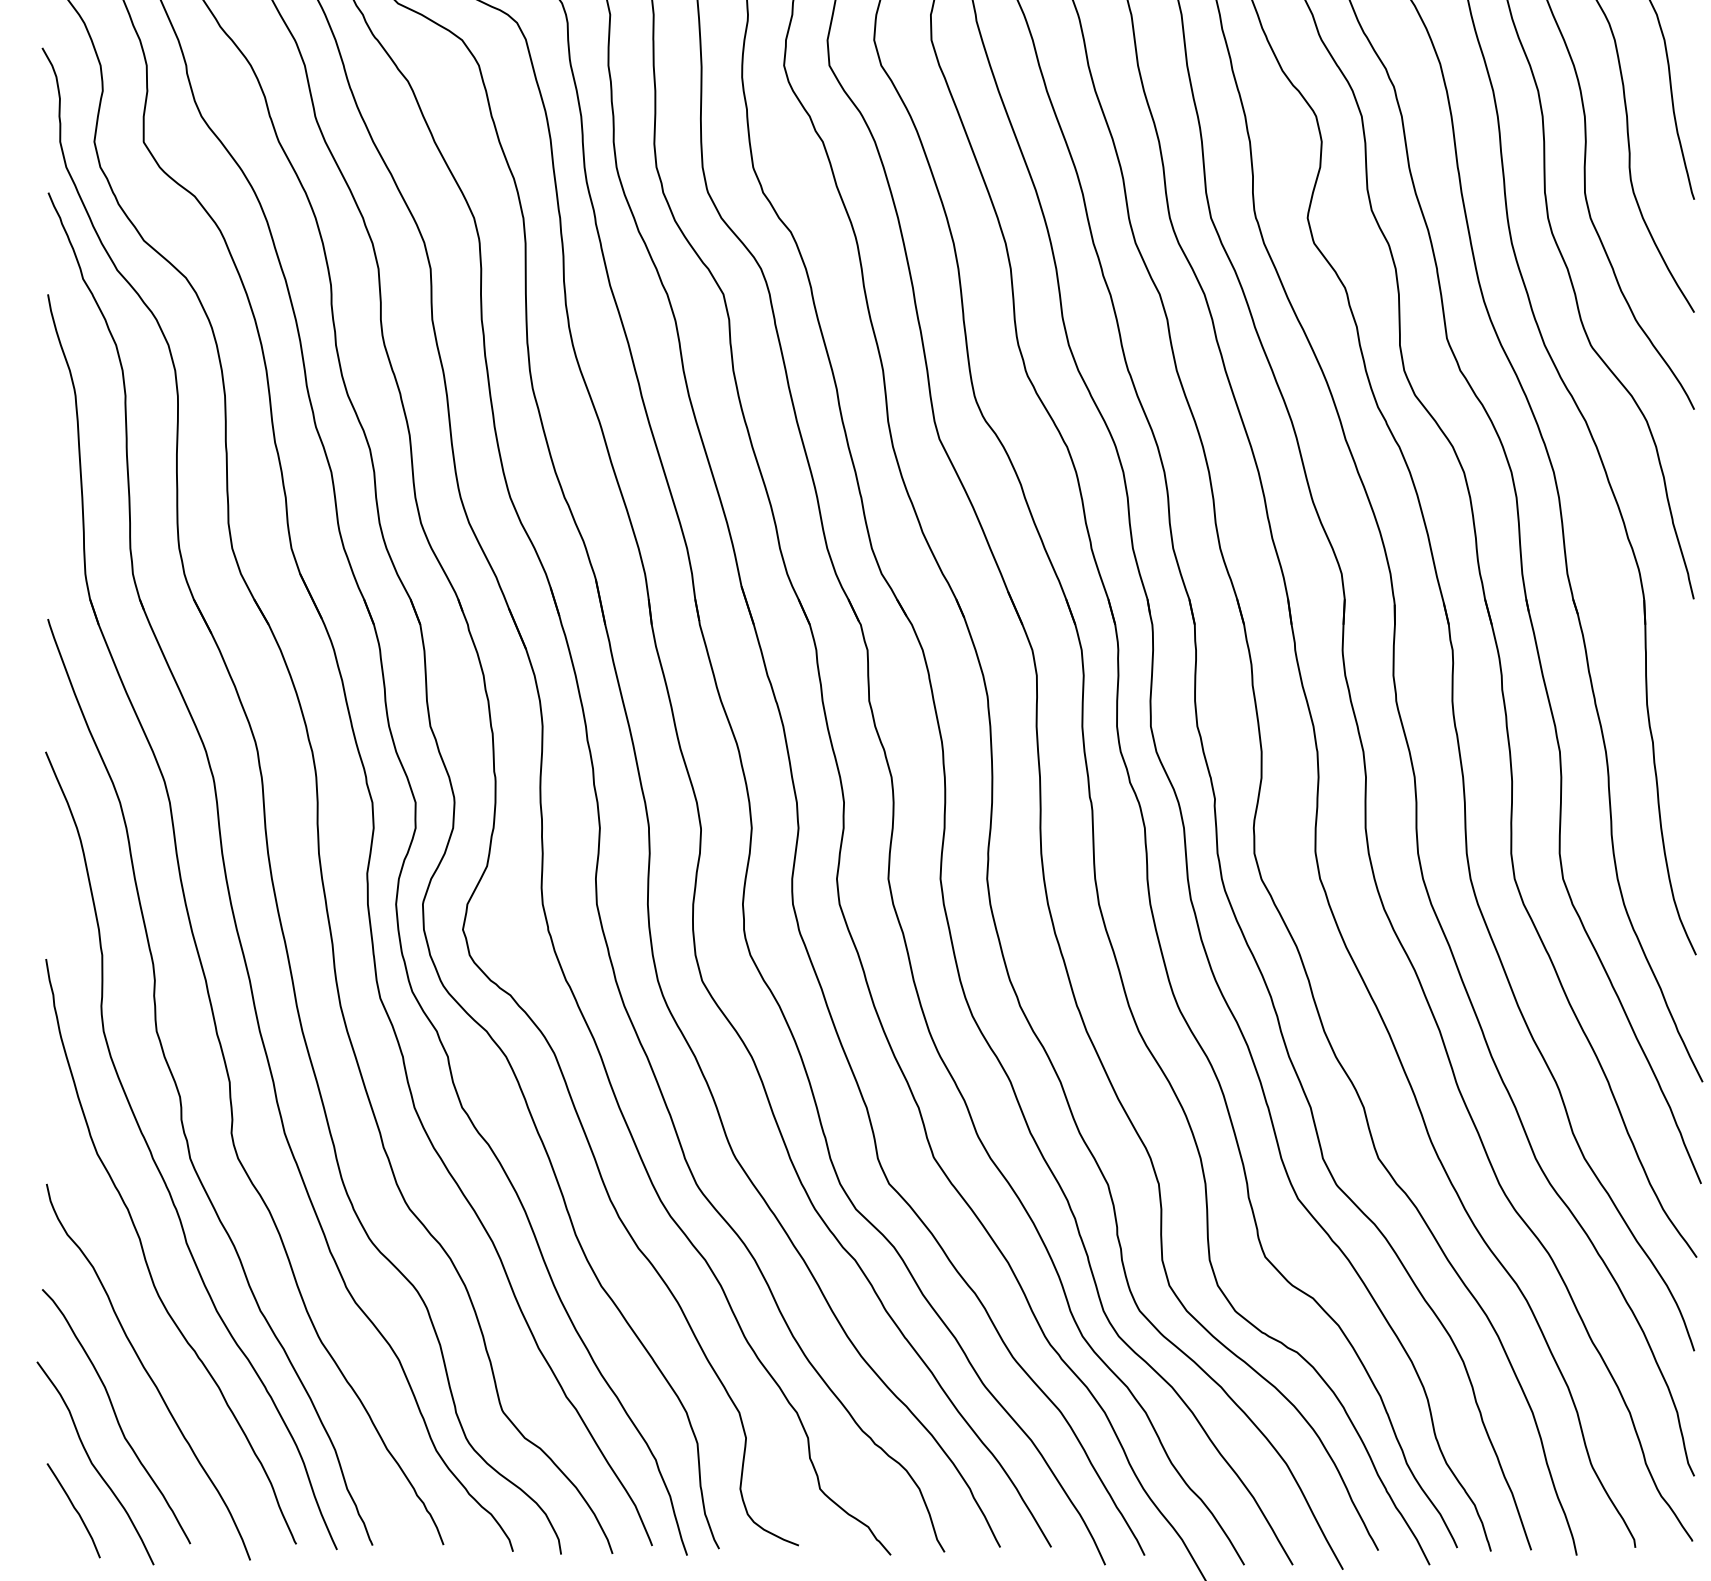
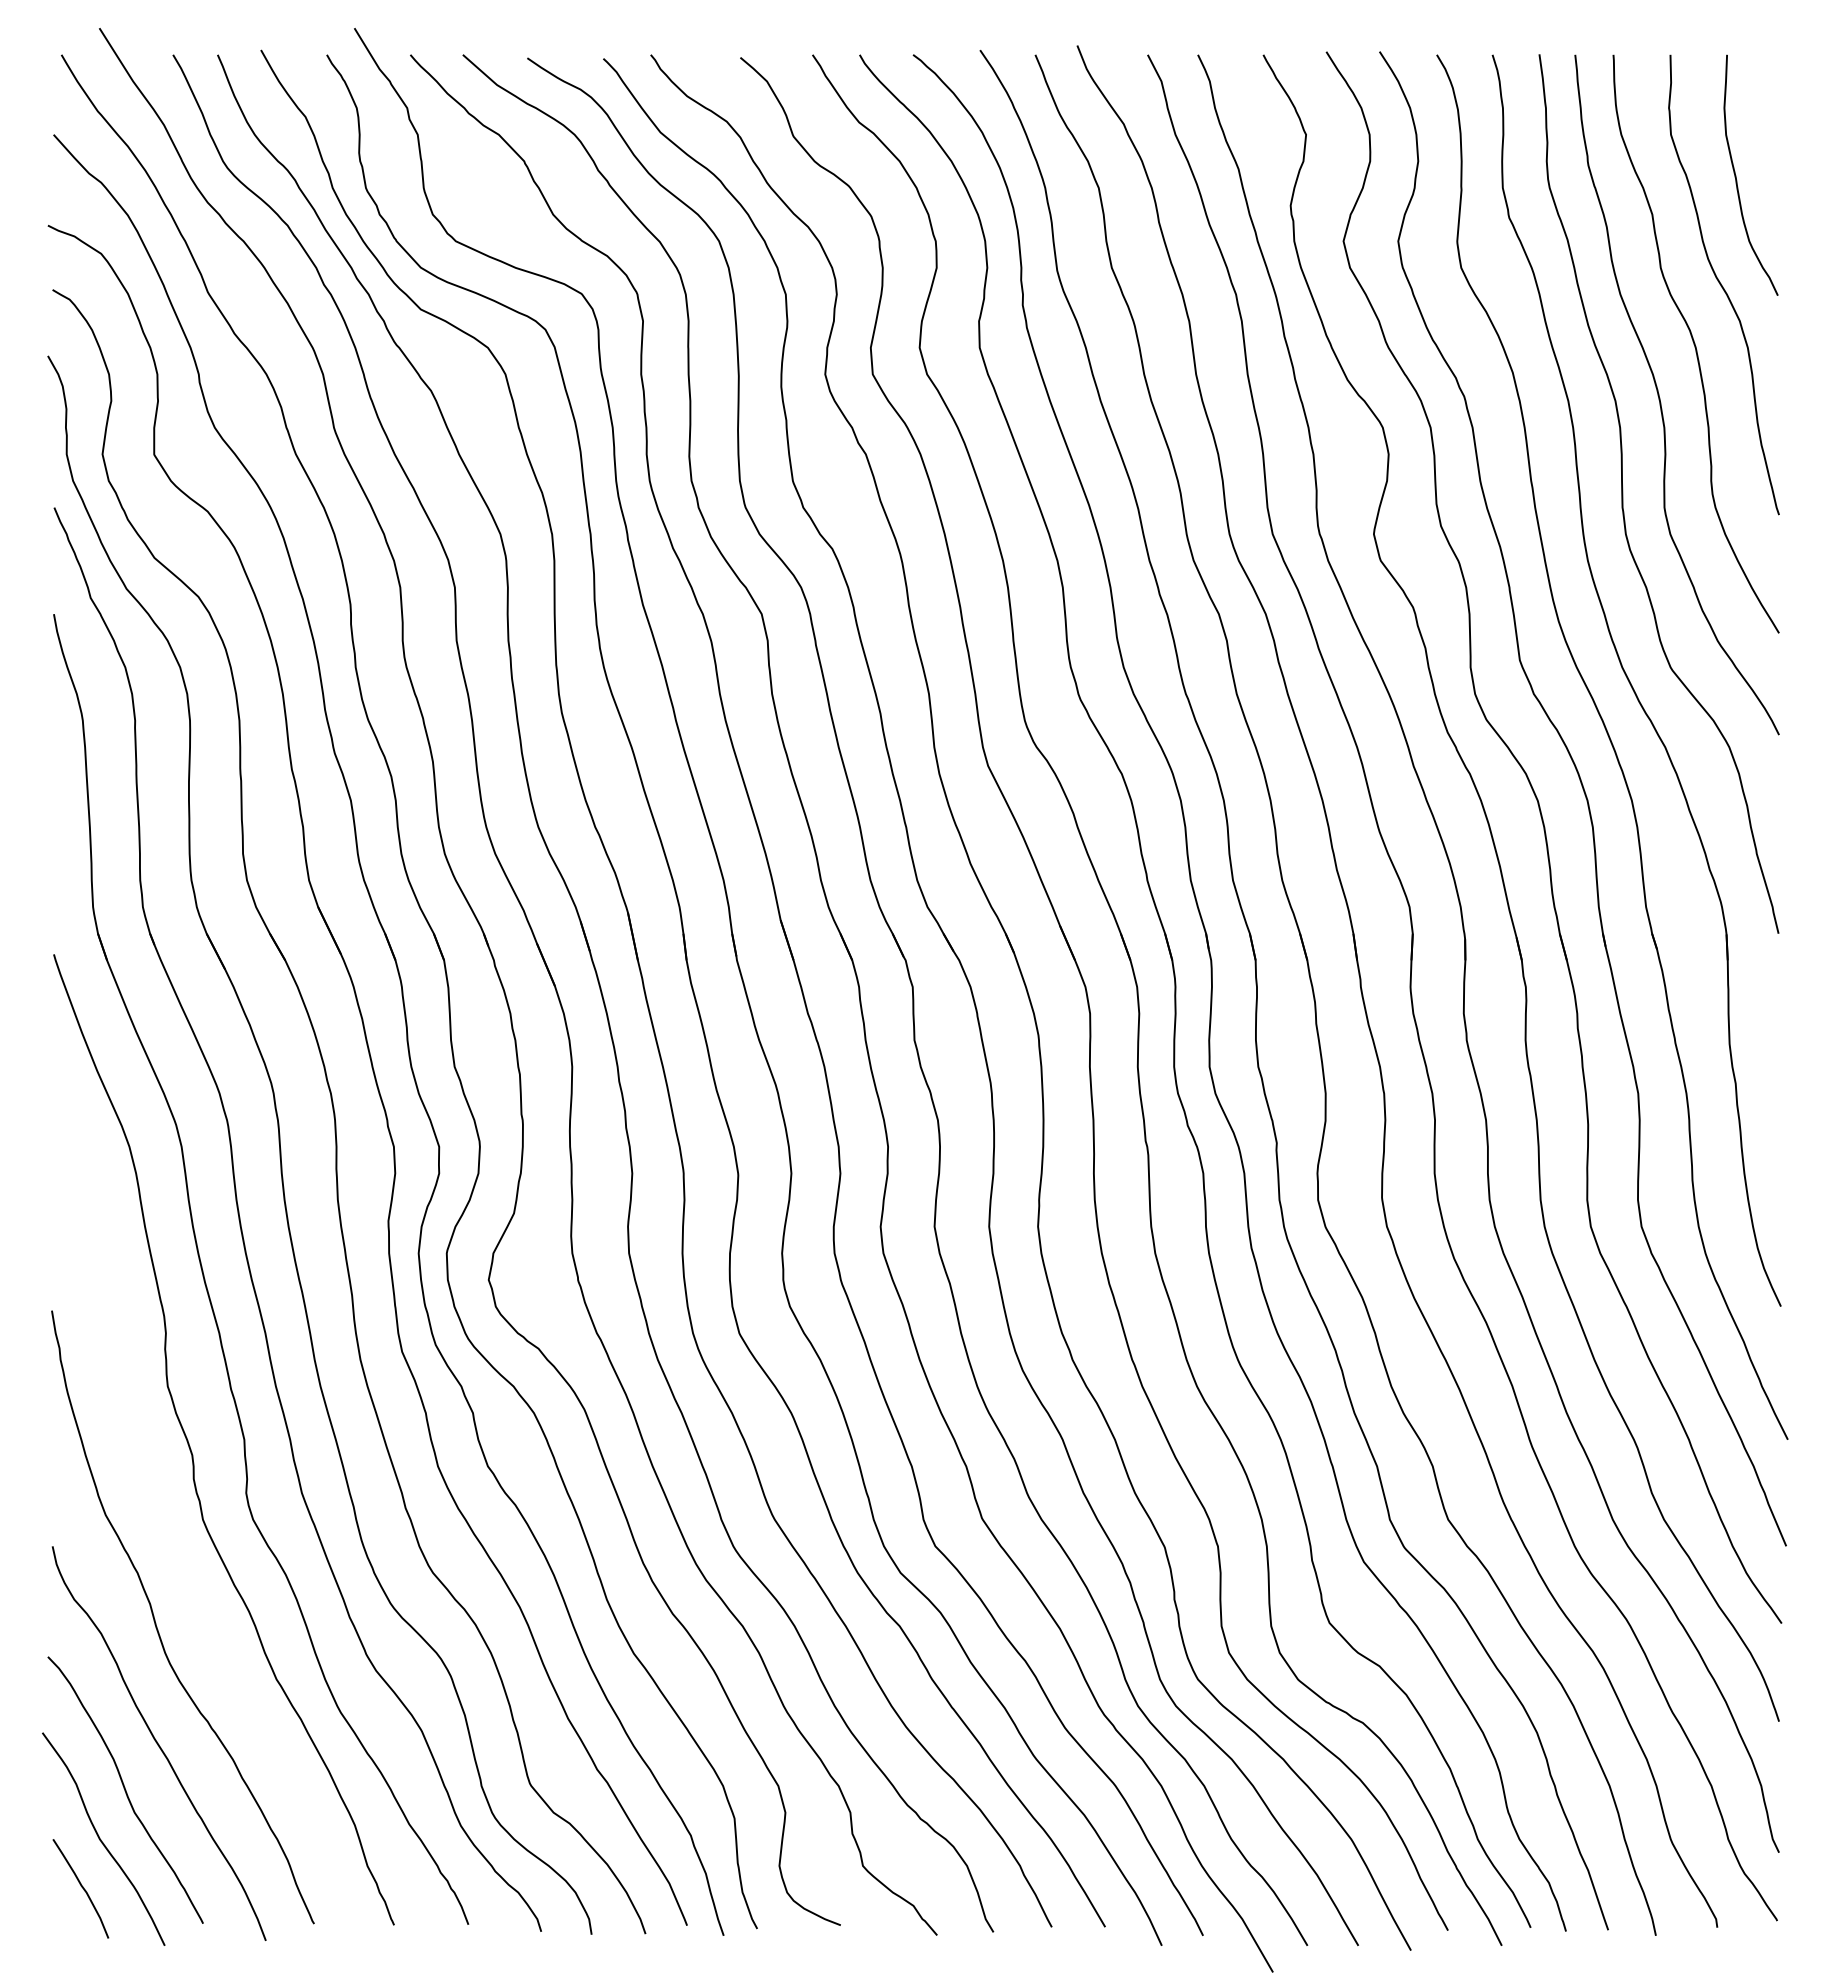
curve: (158, 1166) -> (169, 1528), removed

